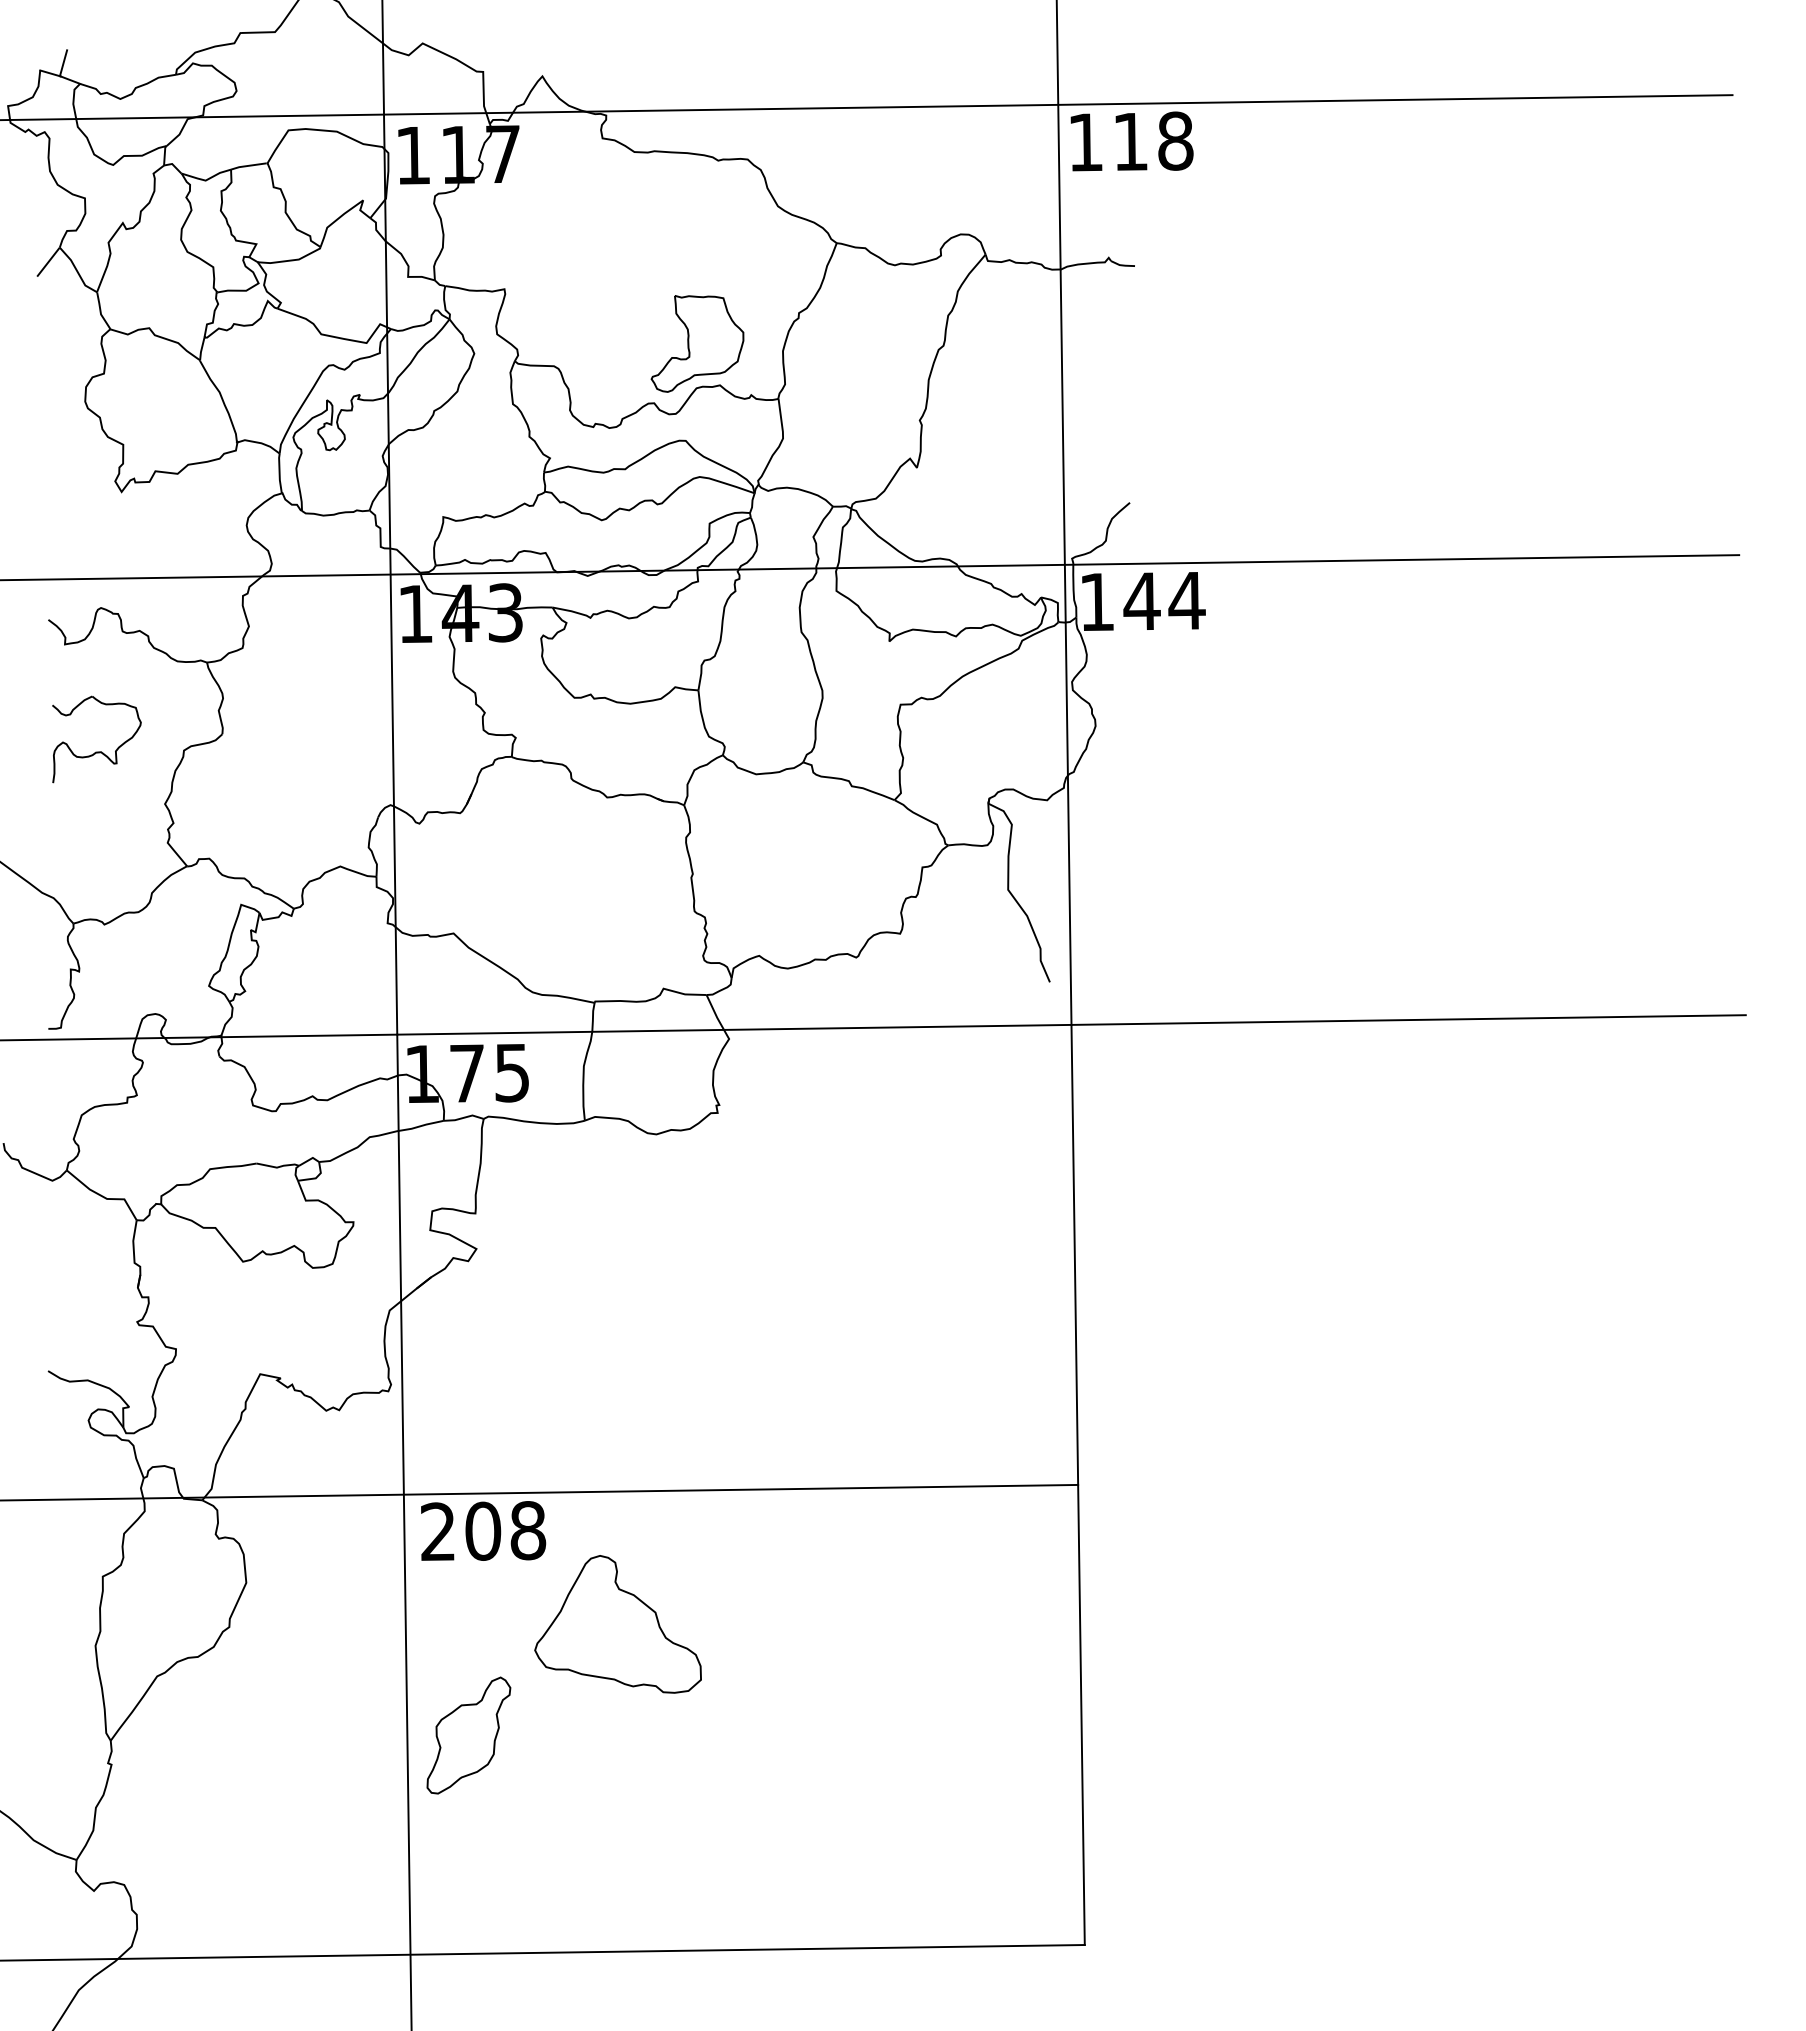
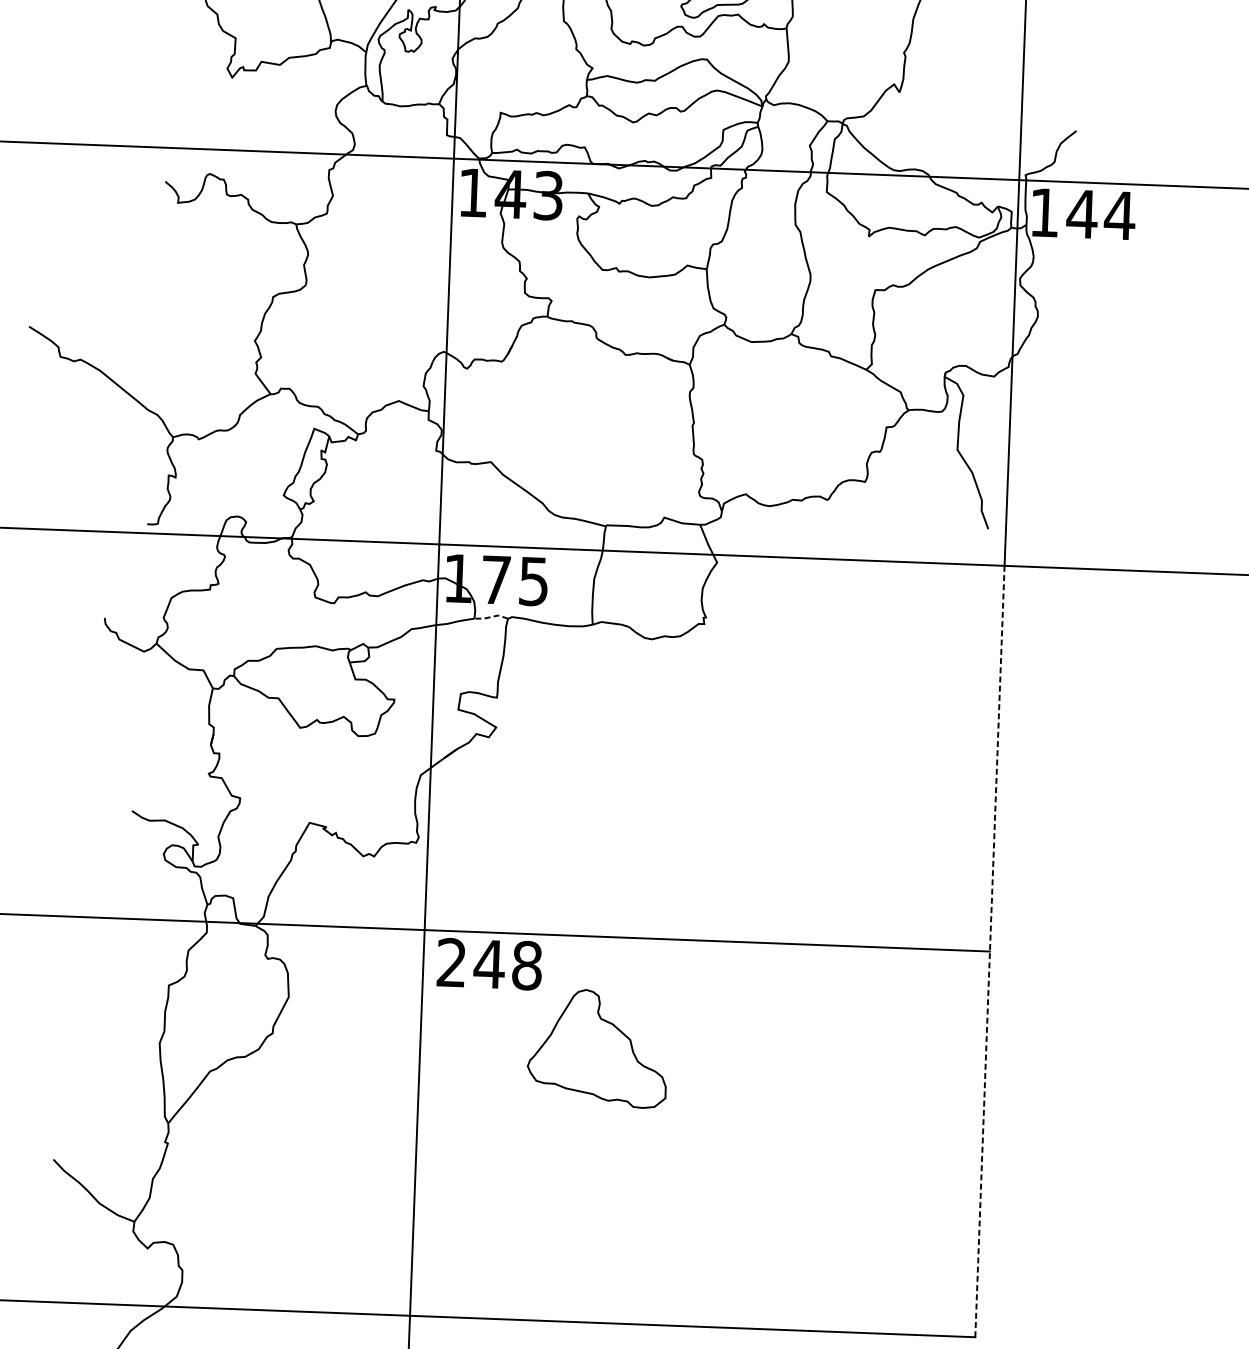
part: (96, 751) -> (199, 293), removed
line: (463, 1117) -> (491, 616), solid -> dashed
line: (1078, 1485) -> (990, 952), solid -> dashed
text: (482, 1530) -> (488, 963), 208 -> 248
part: (468, 1735) -> (468, 1134), removed

